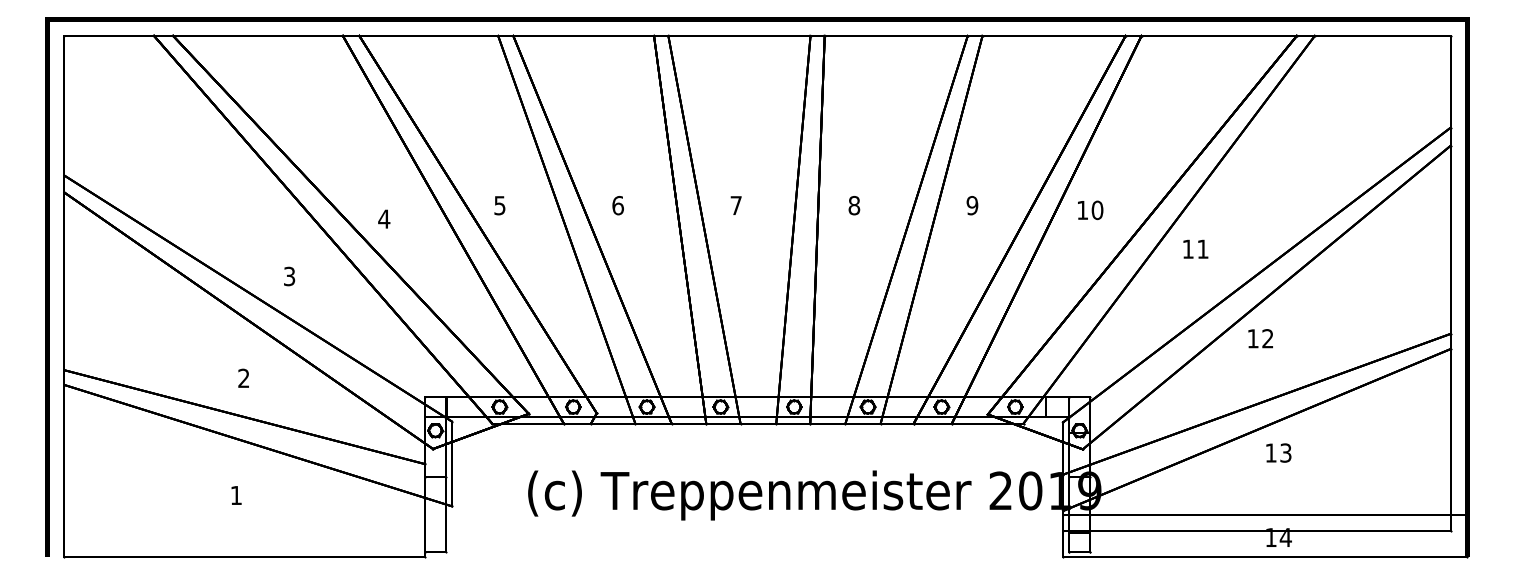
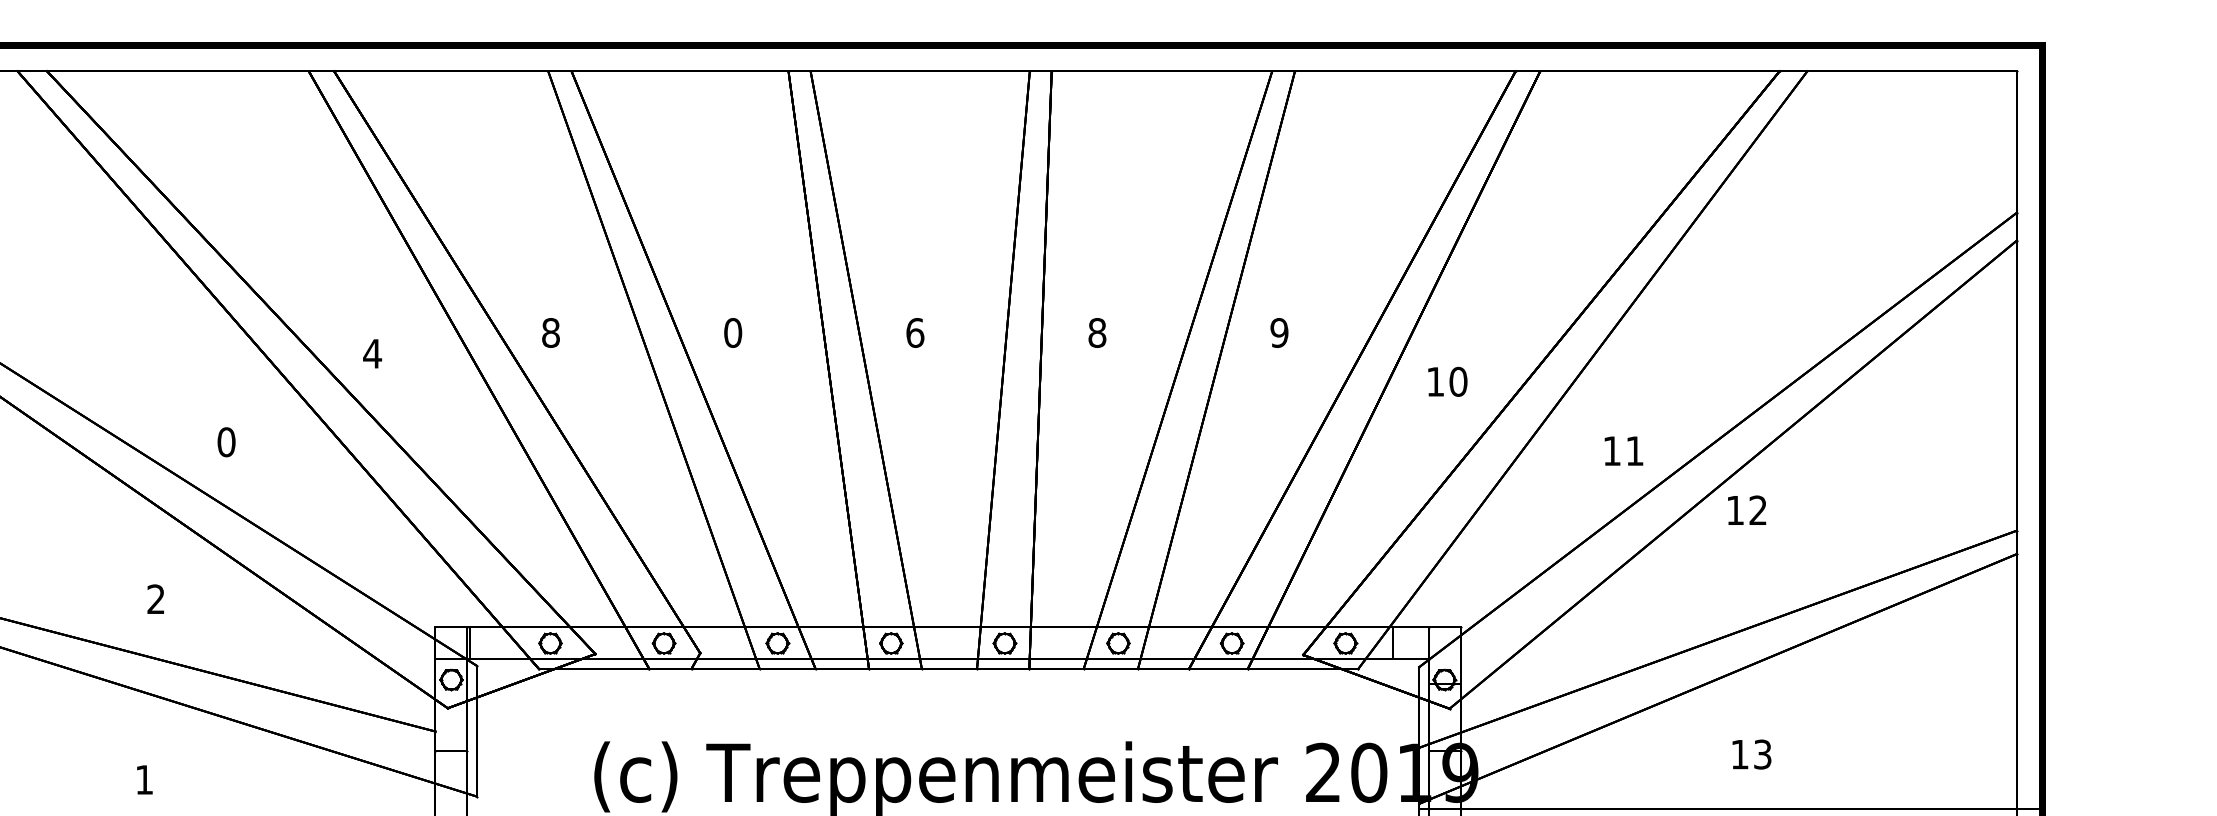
text: (499, 205) -> (550, 332), 5 -> 8
text: (617, 205) -> (732, 332), 6 -> 0
text: (736, 205) -> (915, 332), 7 -> 6
text: (1090, 210) -> (1447, 382), moved
text: (1195, 248) -> (1623, 449), moved
text: (289, 276) -> (226, 442), 3 -> 0
text: (1260, 338) -> (1746, 510), moved
text: (1278, 452) -> (1751, 753), moved

